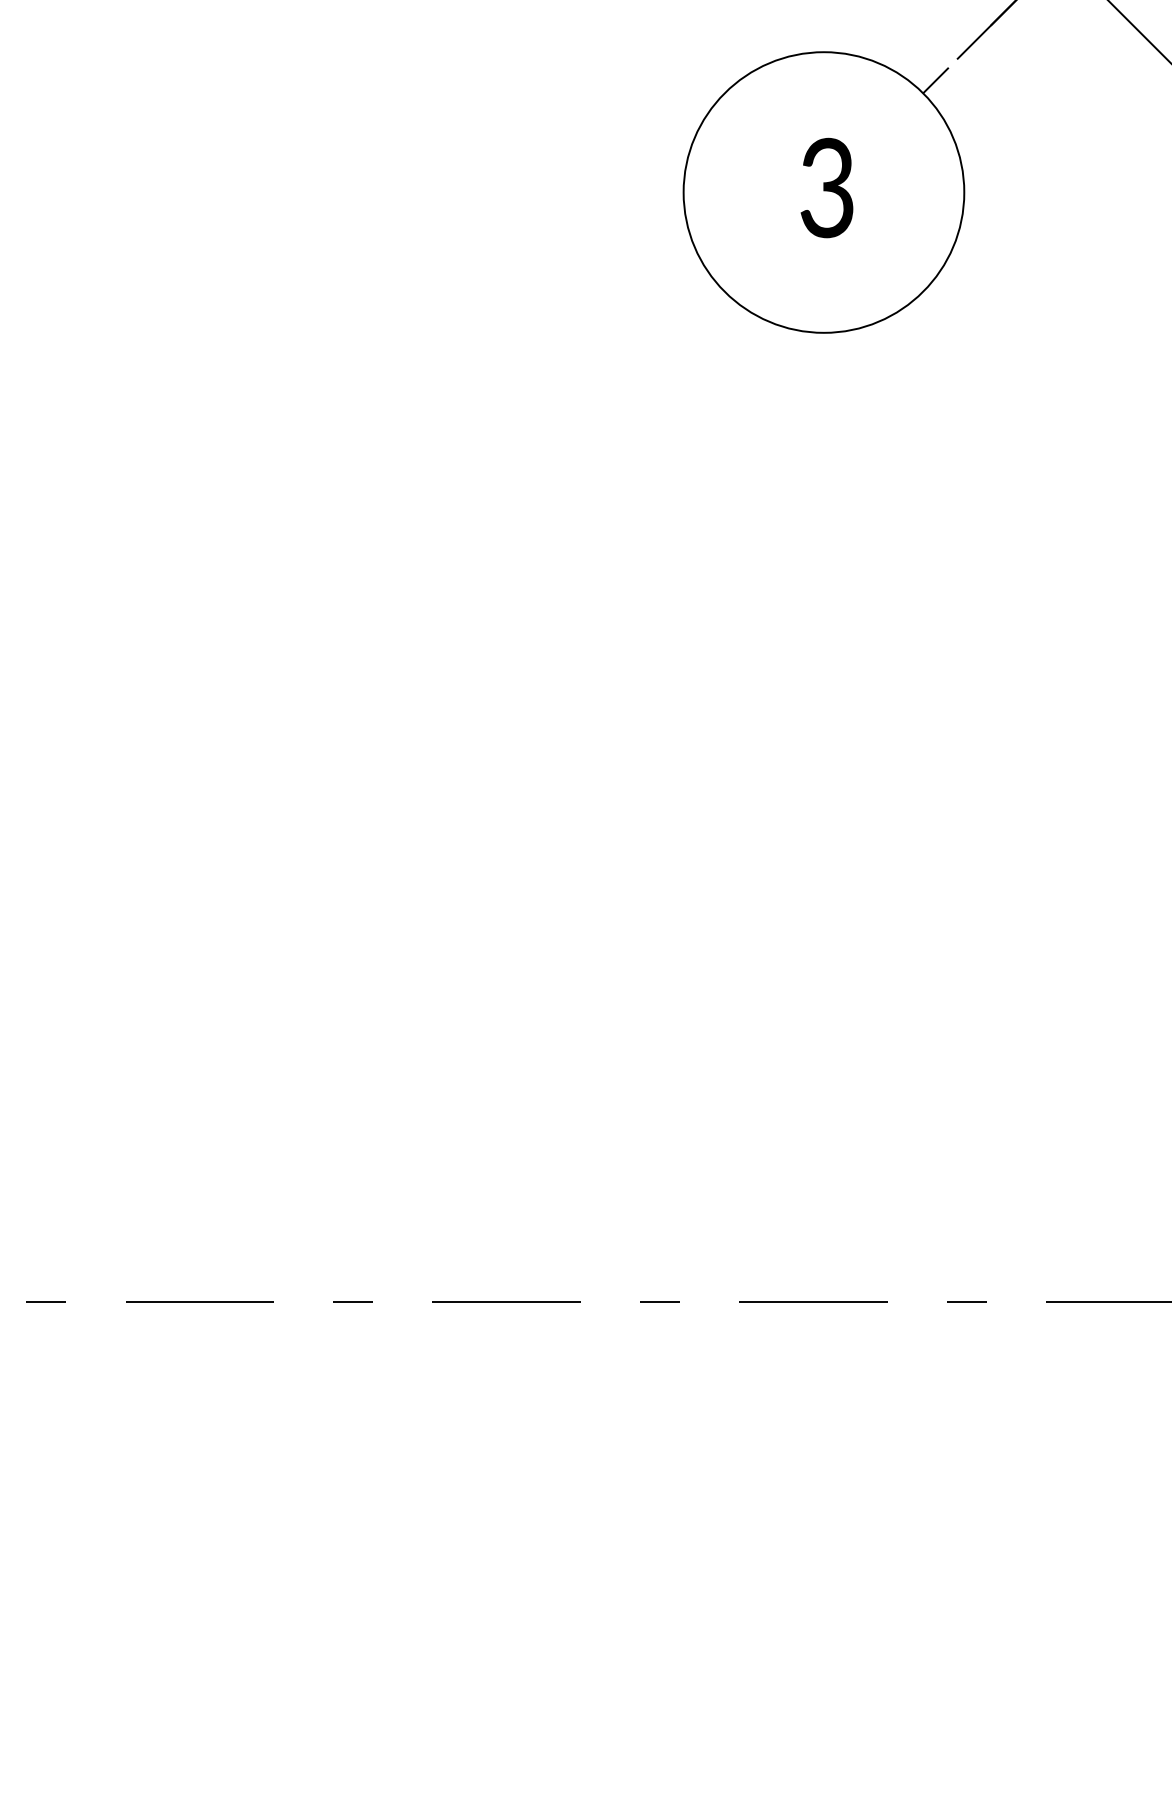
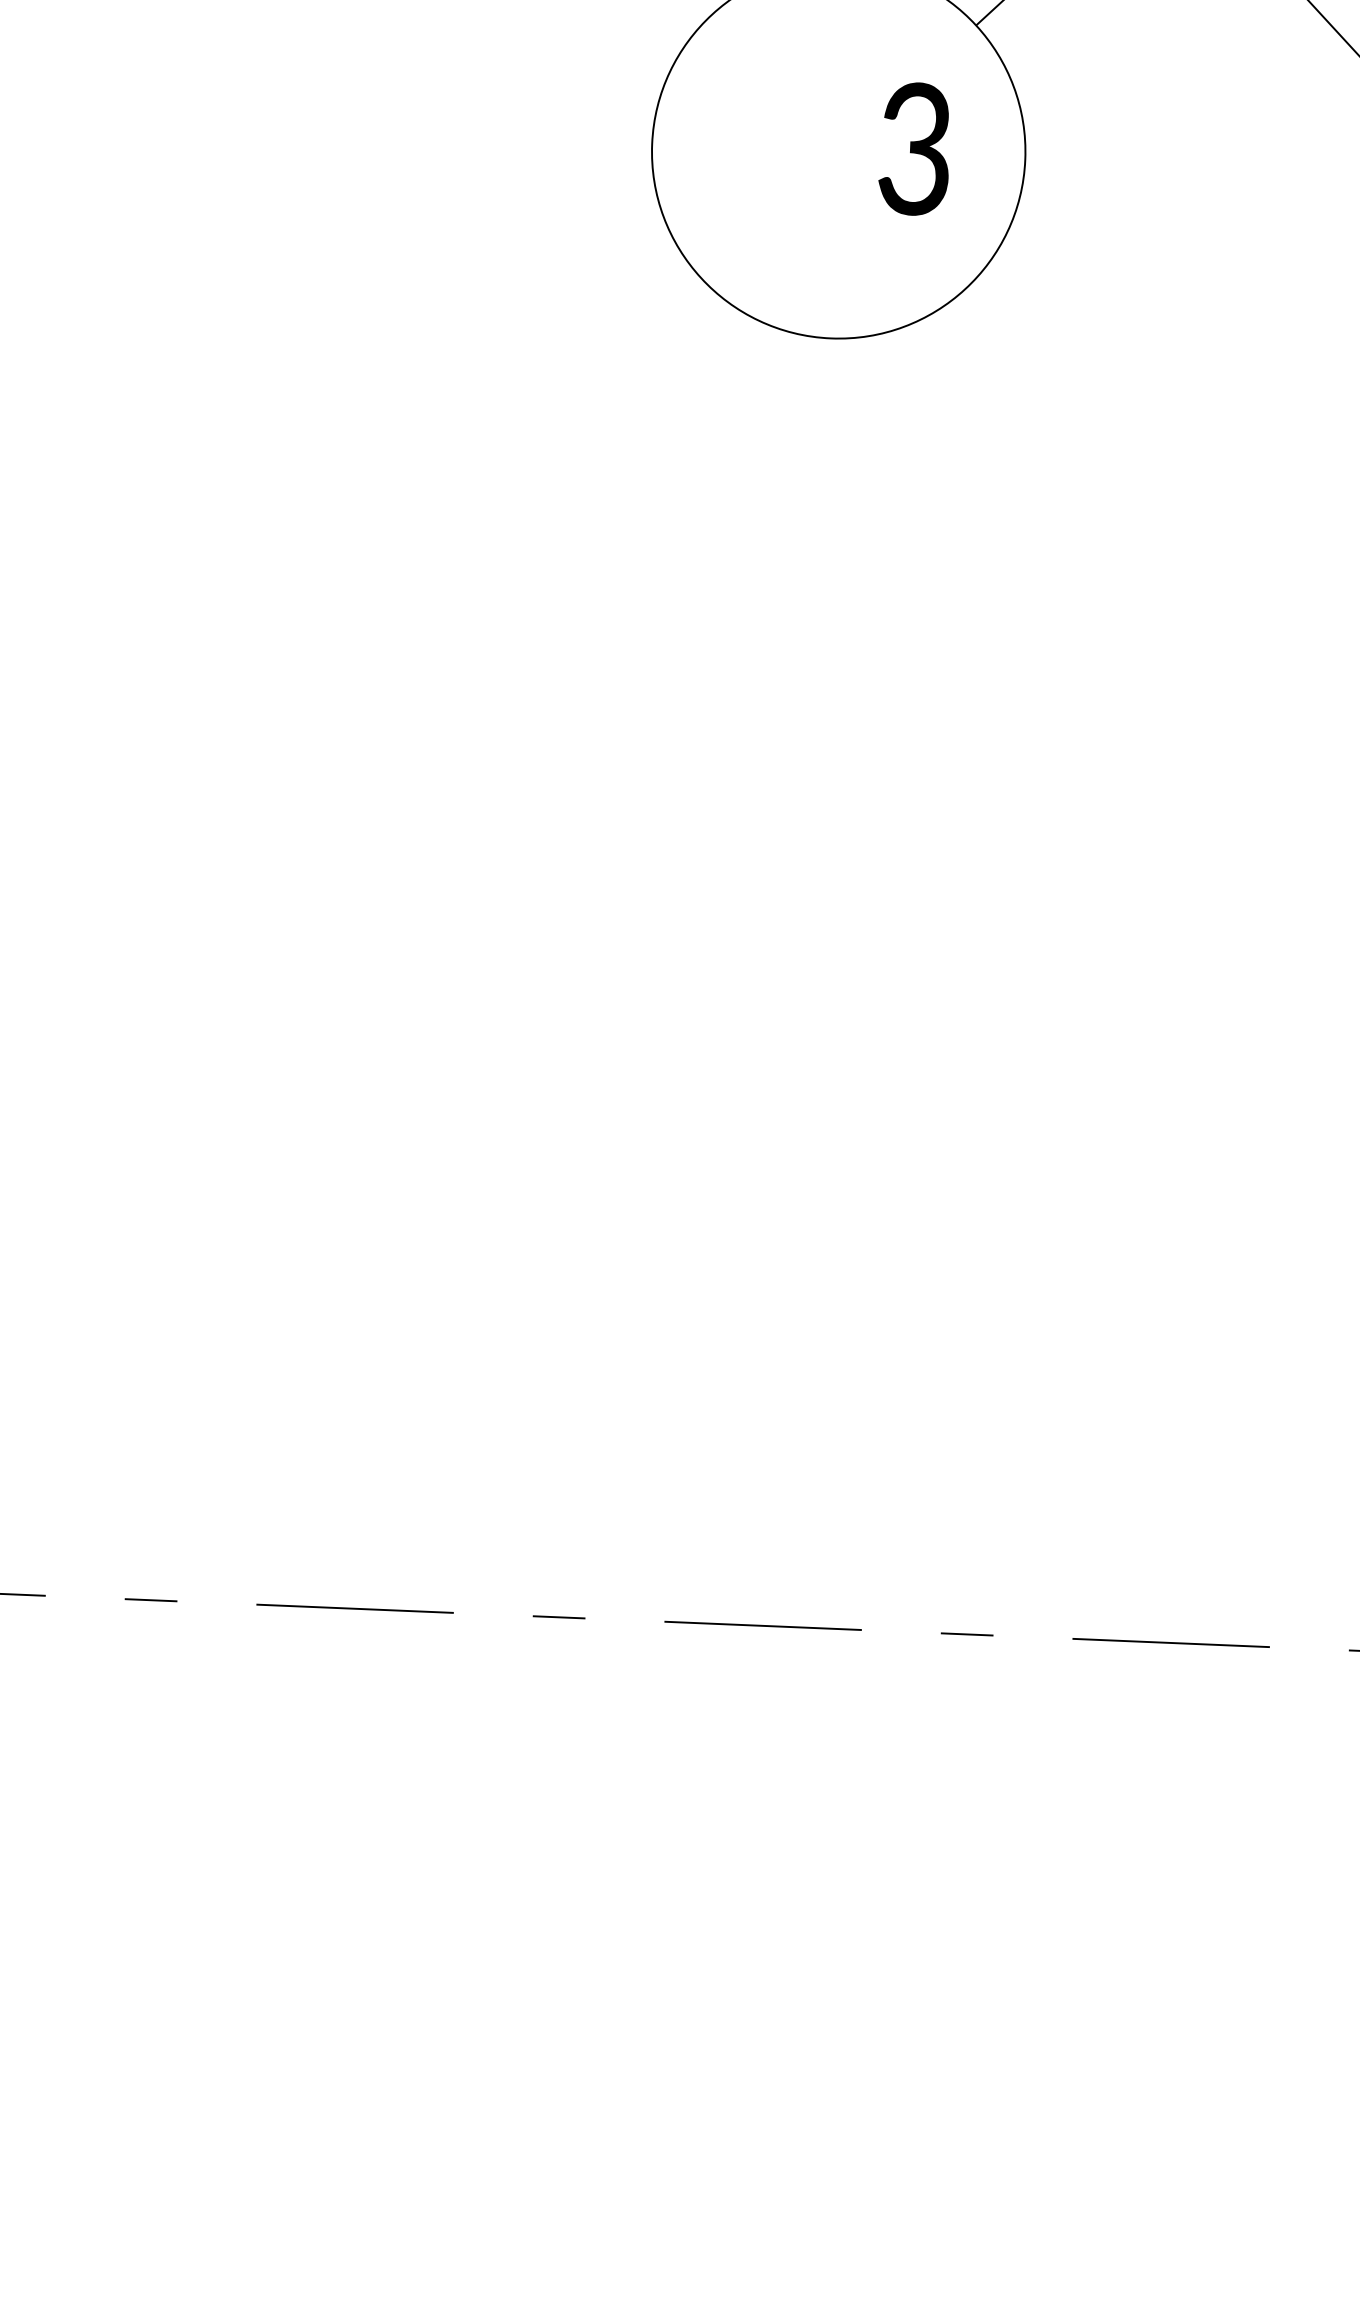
text: (826, 187) -> (914, 148), moved

